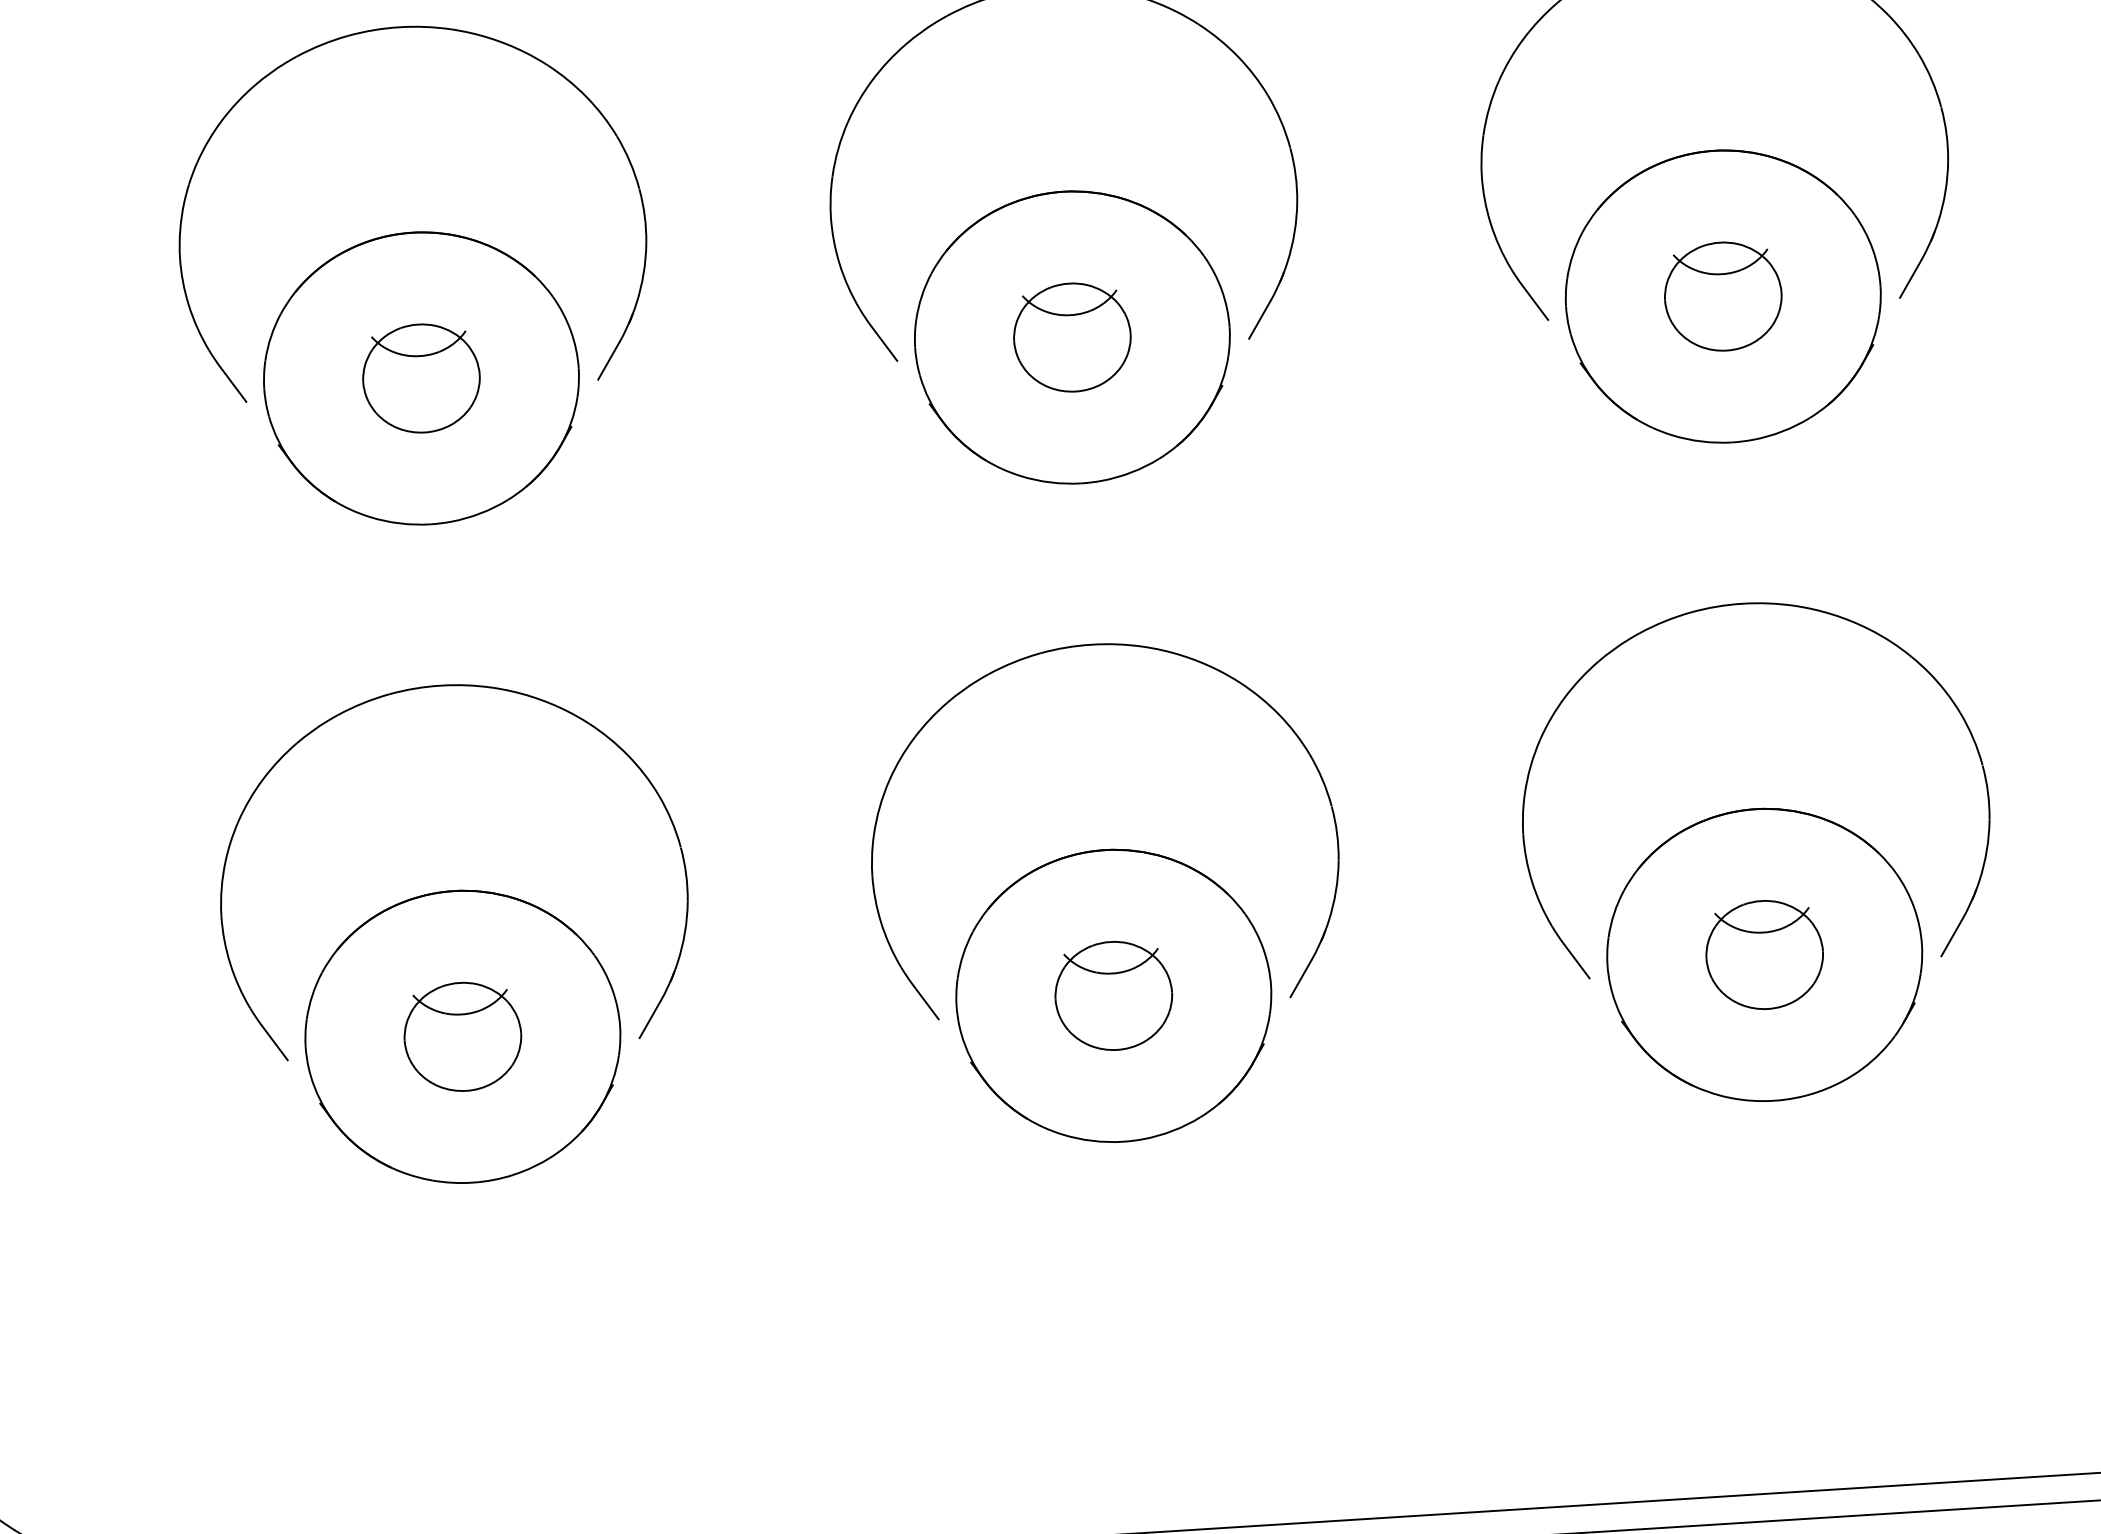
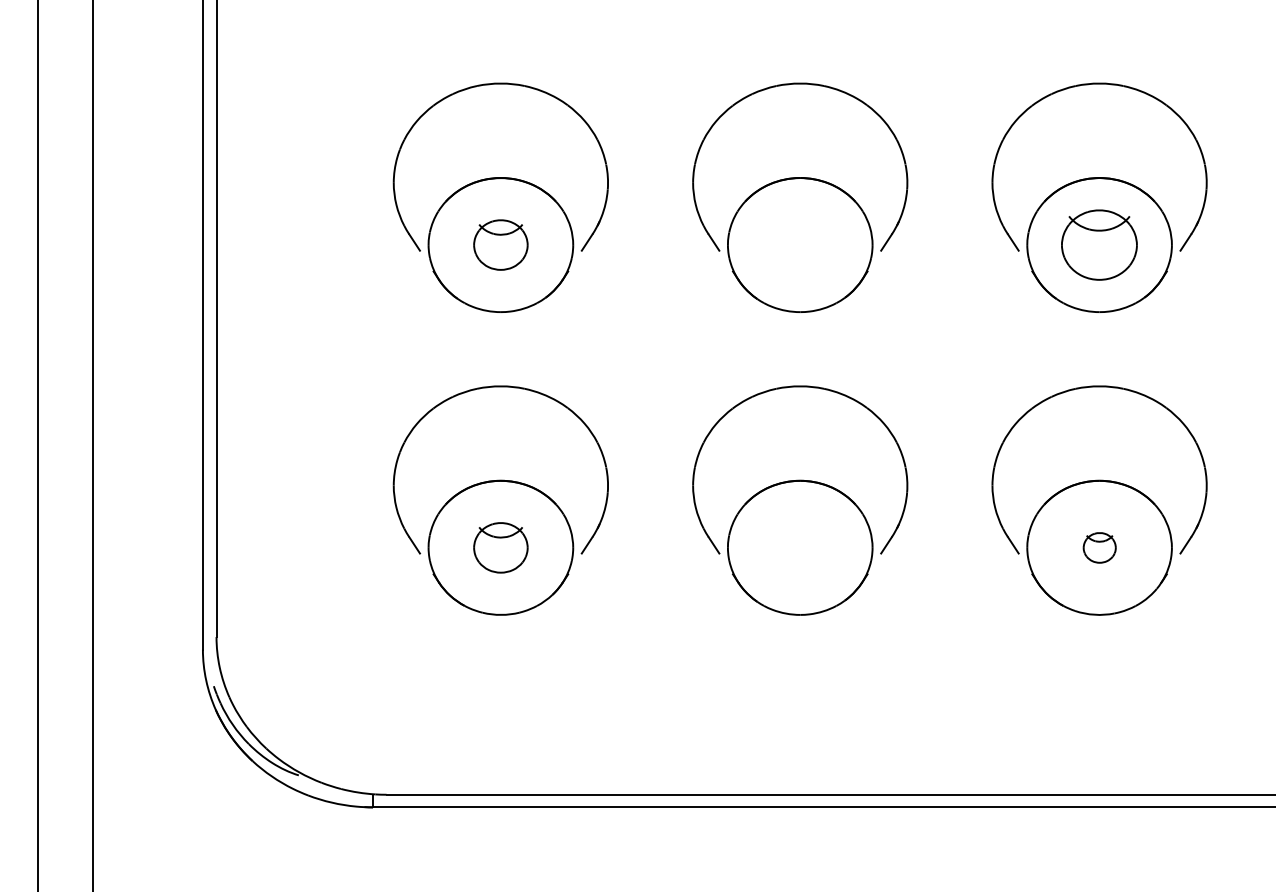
part: (1722, 295) -> (1099, 244), size x1.4
part: (1070, 336) -> (799, 244), removed
part: (1764, 954) -> (1099, 547), size x0.6
part: (1112, 995) -> (799, 547), removed

